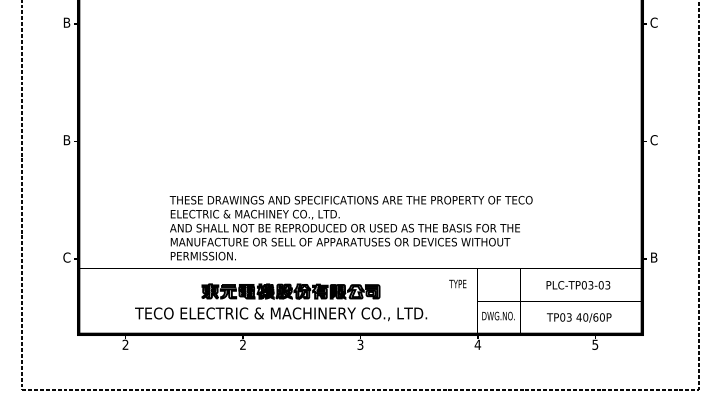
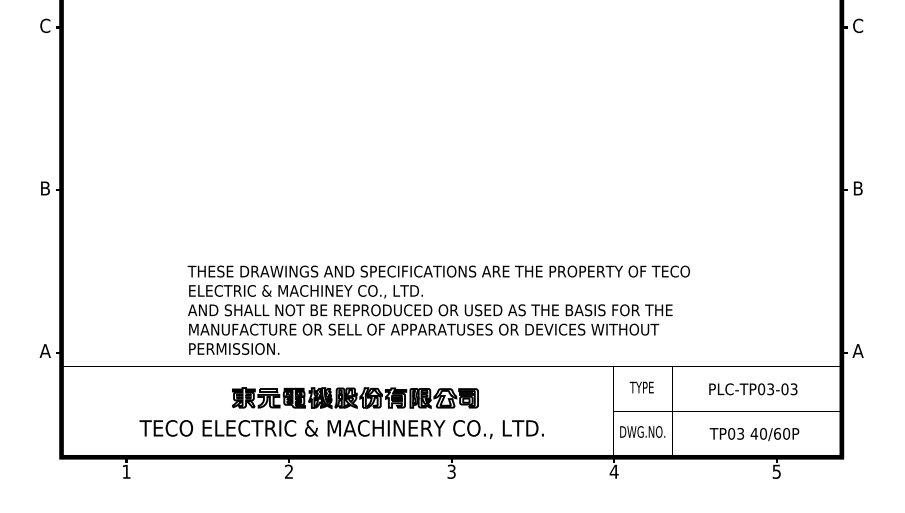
text: (66, 22) -> (44, 25), B -> C
text: (653, 140) -> (857, 188), C -> B
text: (66, 257) -> (44, 350), C -> A
text: (653, 257) -> (857, 350), B -> A
text: (457, 283) -> (641, 386), moved
text: (125, 344) -> (126, 471), 2 -> 1

